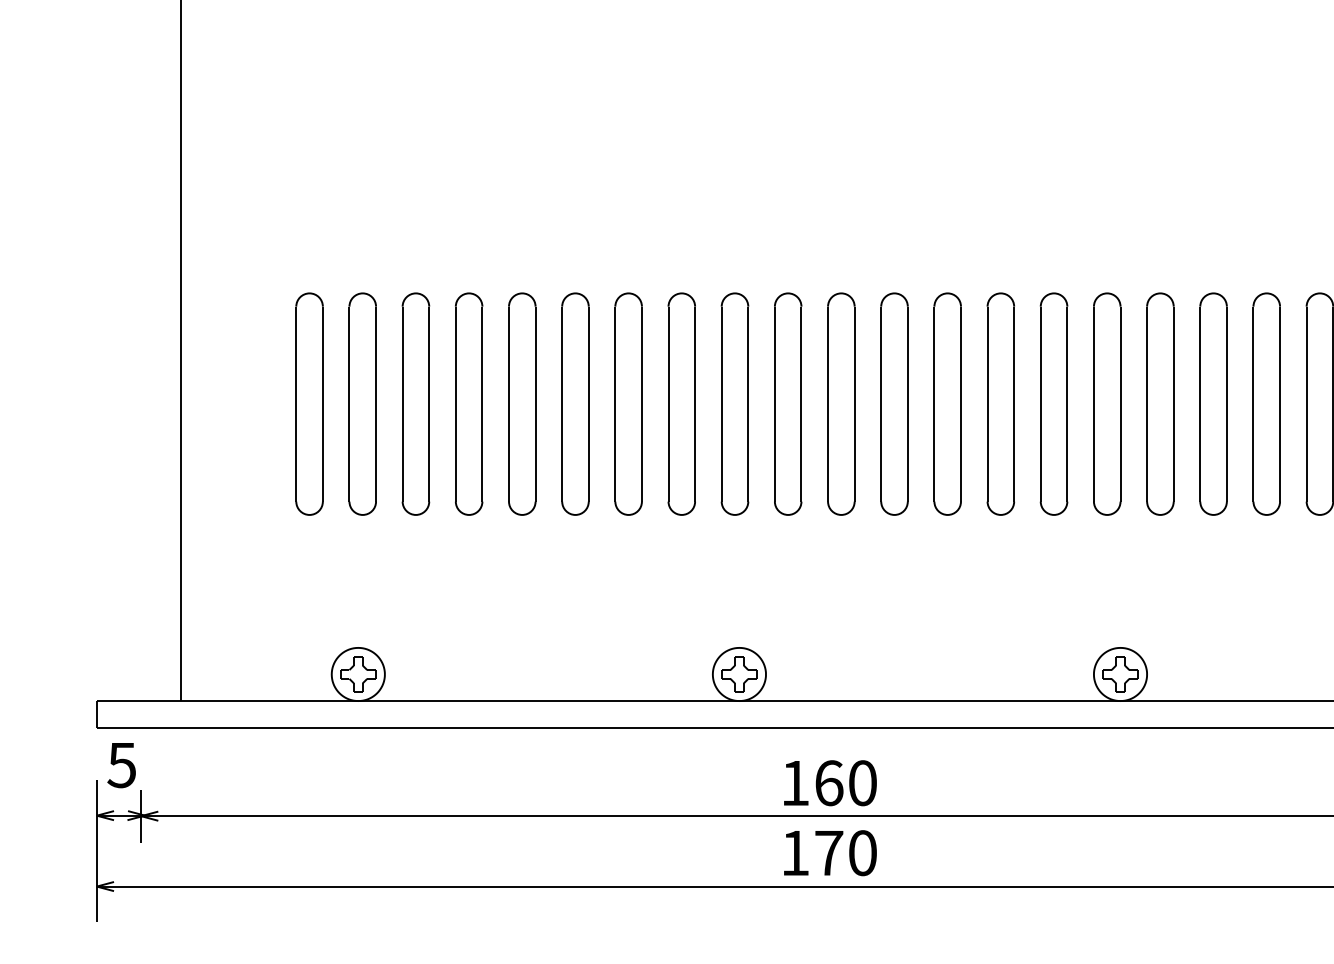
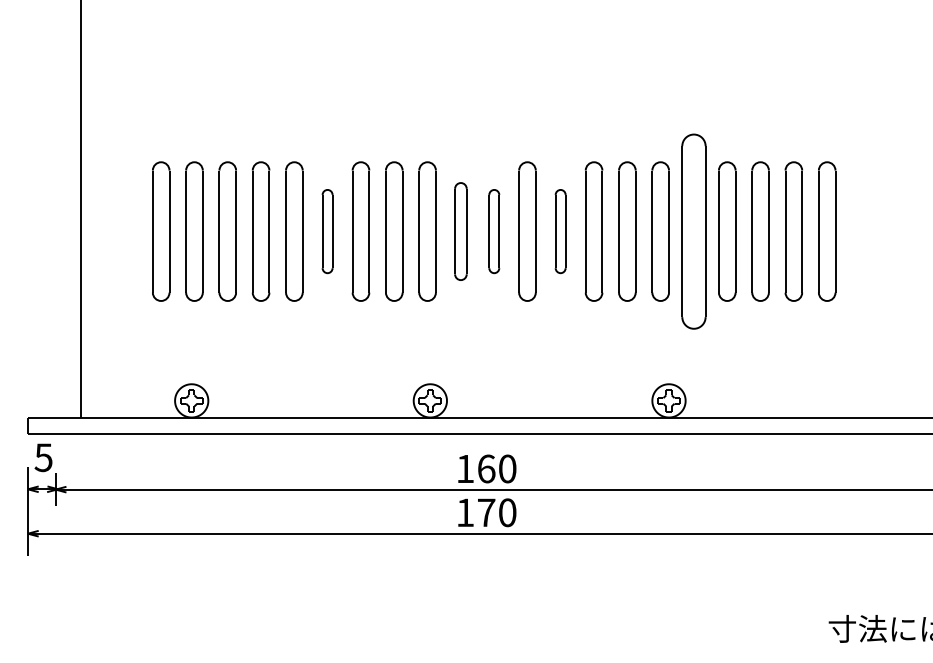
part: (575, 403) -> (327, 231), size x0.6
part: (787, 403) -> (460, 231), size x0.7
part: (841, 403) -> (494, 231), size x0.6
part: (947, 403) -> (560, 231), size x0.6
part: (1159, 403) -> (693, 231), size x1.4

